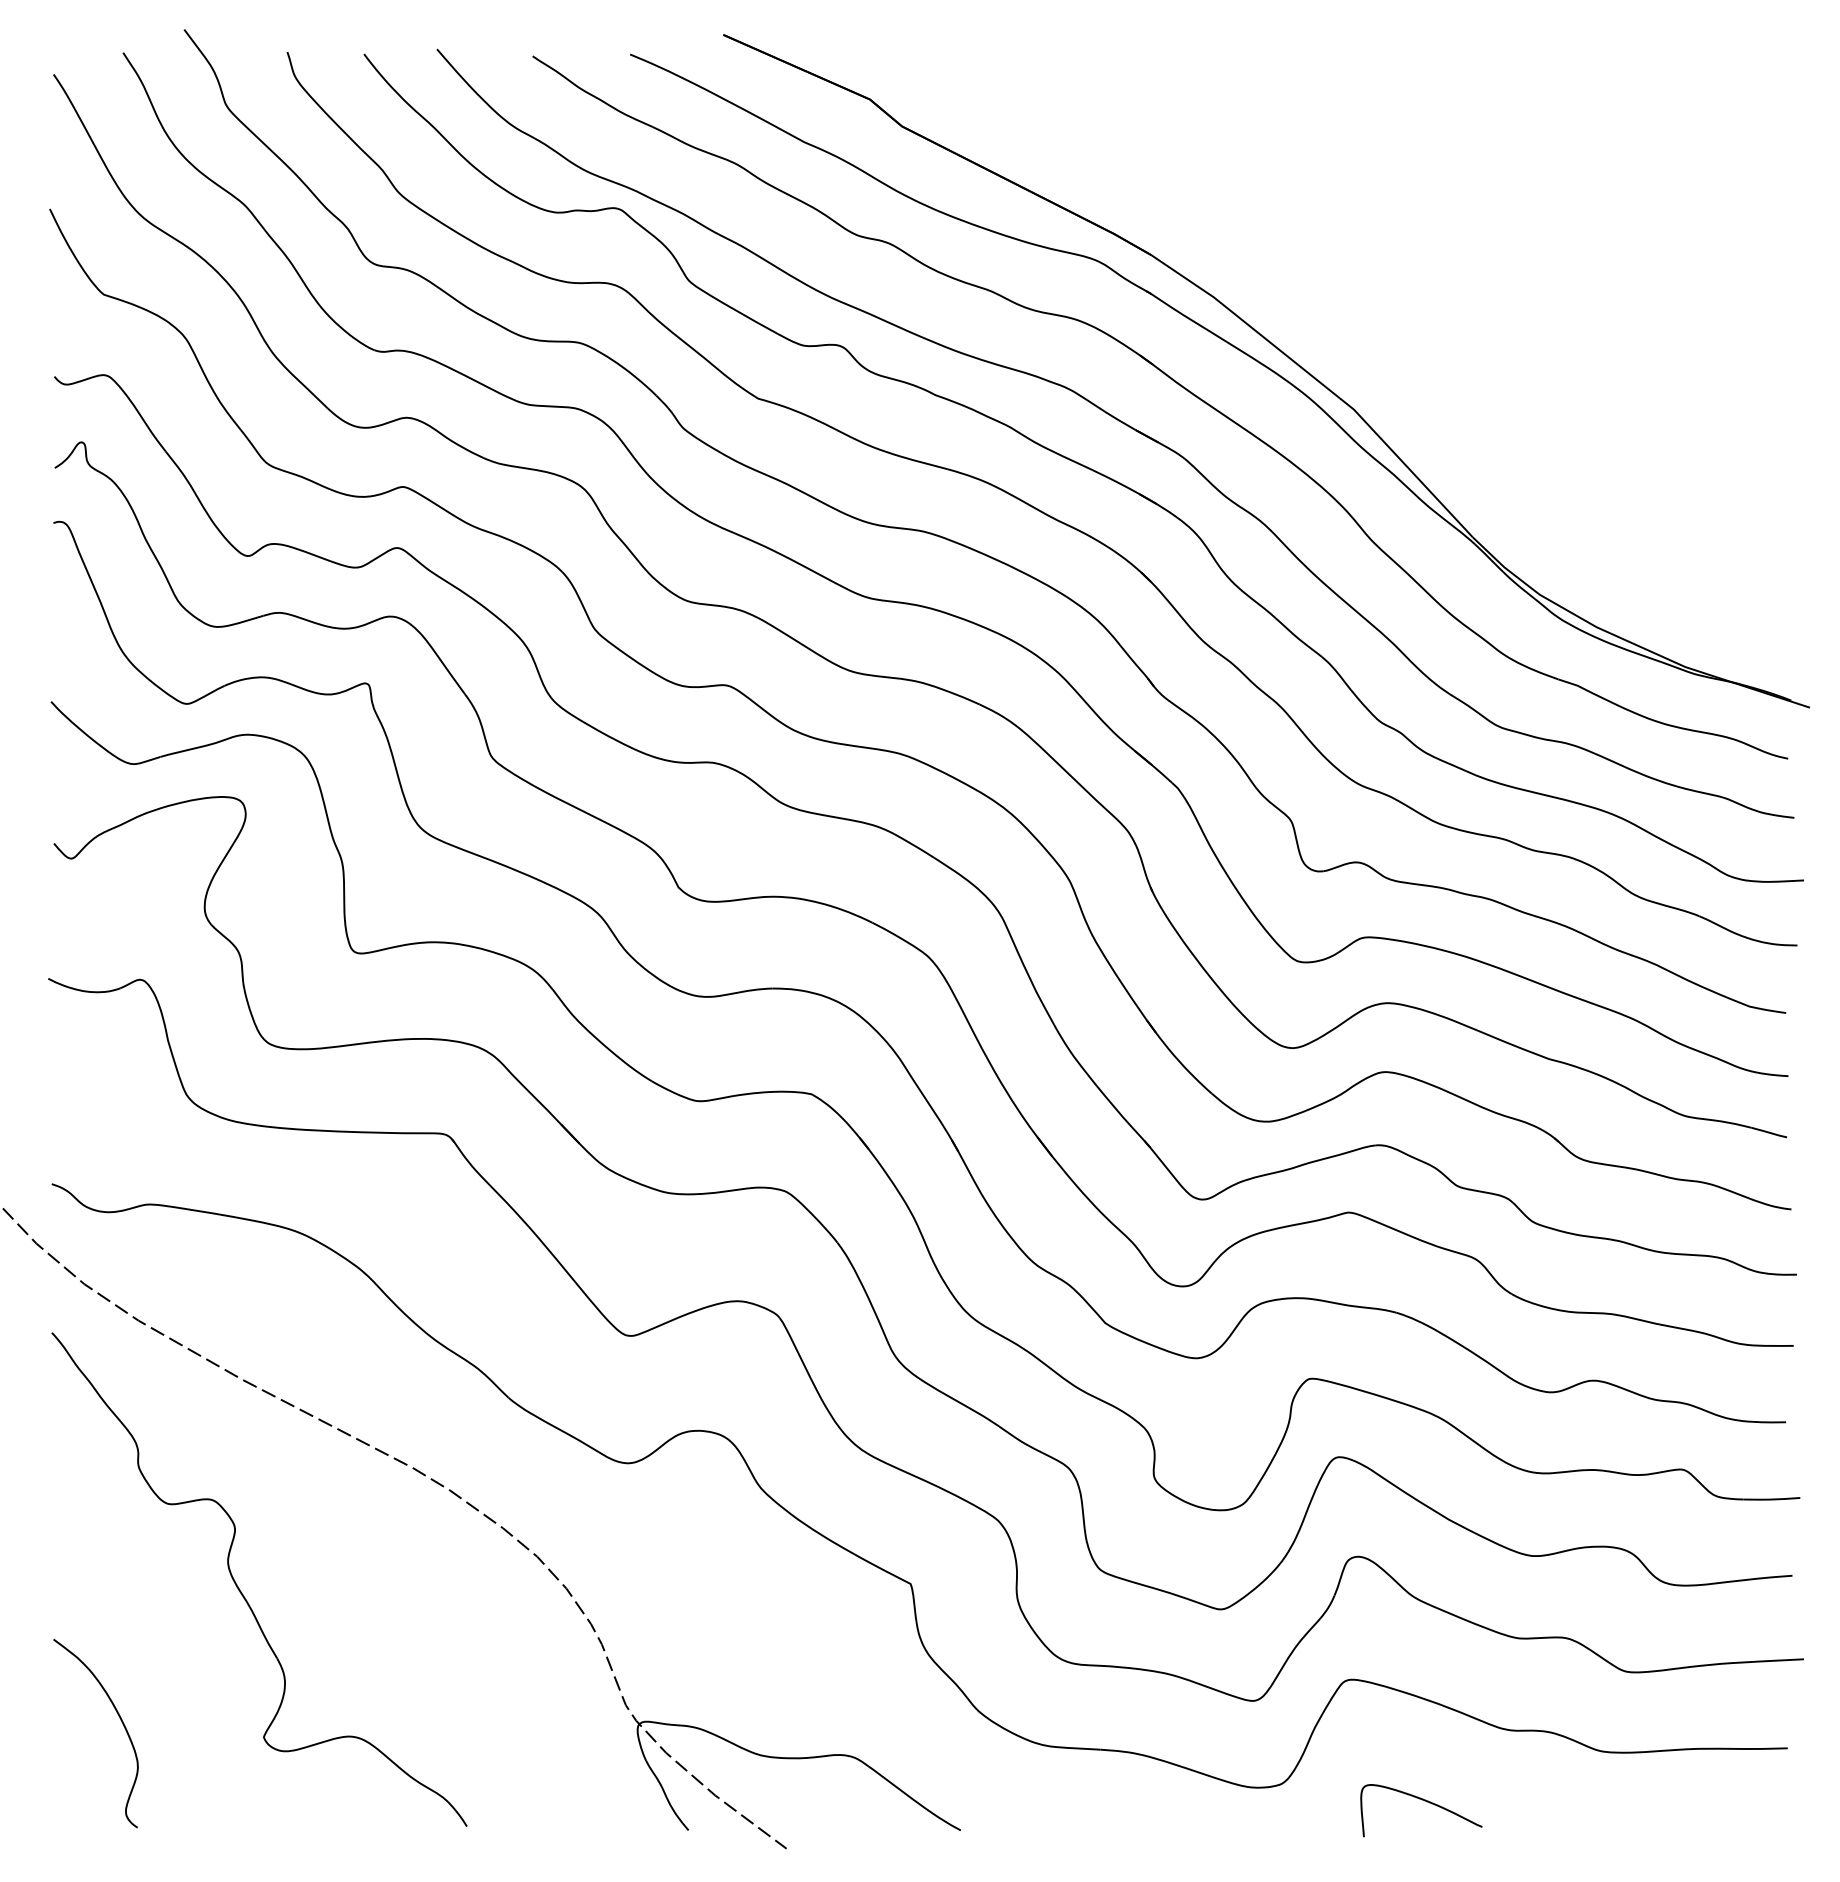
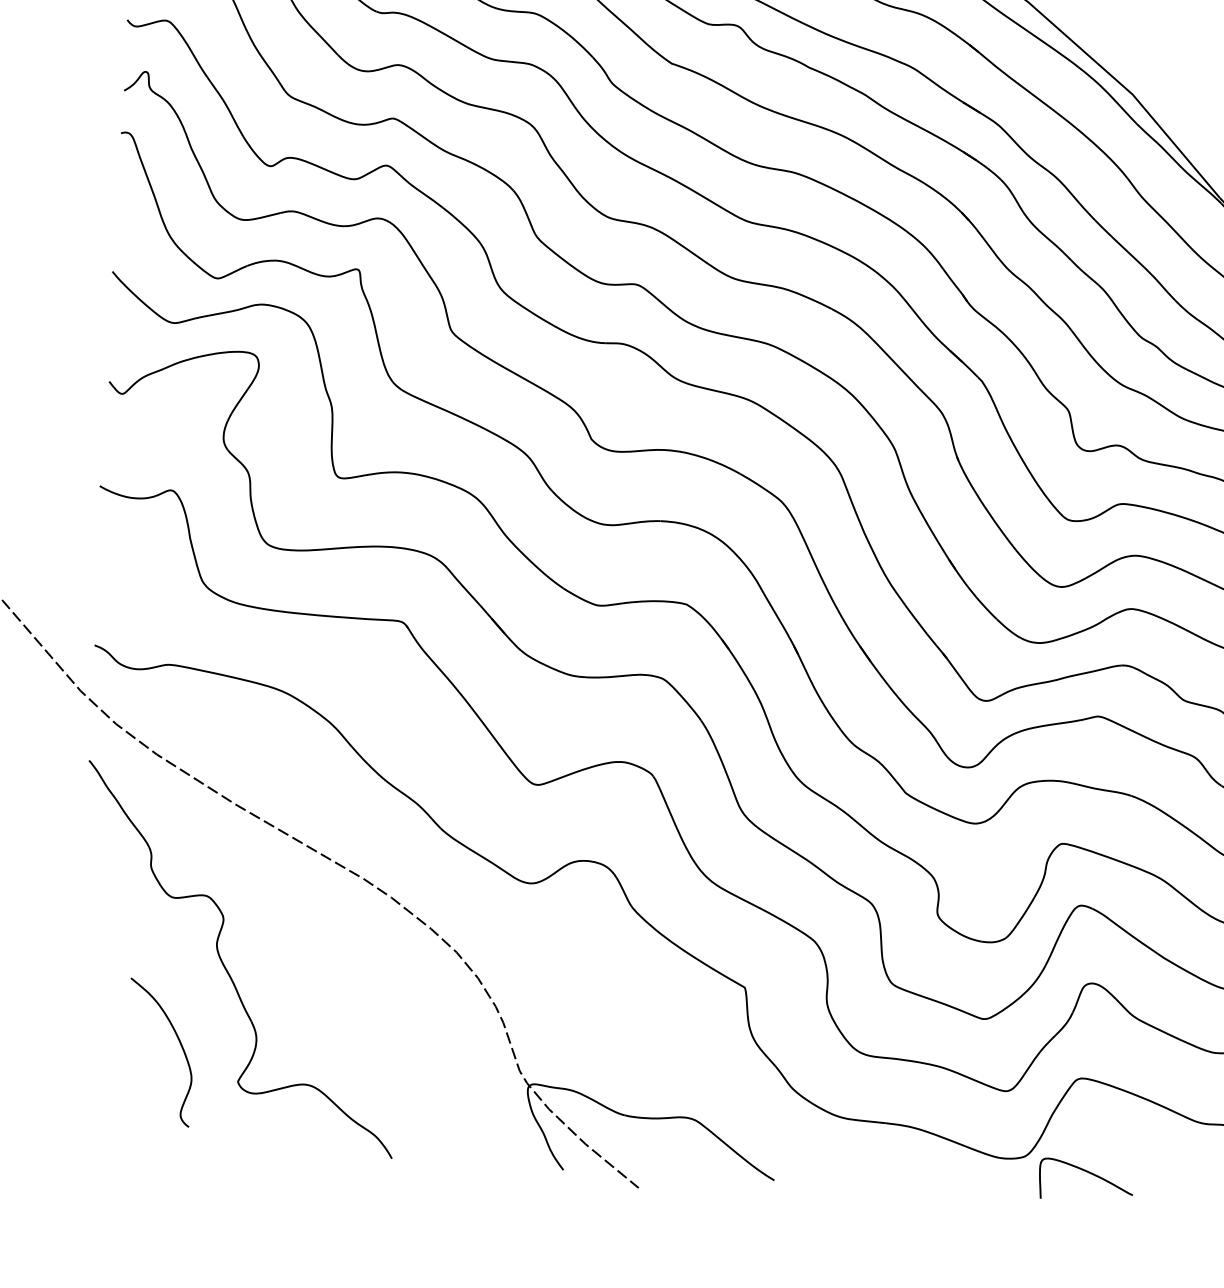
curve: (120, 1720) -> (179, 1043), moved
curve: (1424, 1801) -> (1088, 1173), moved

